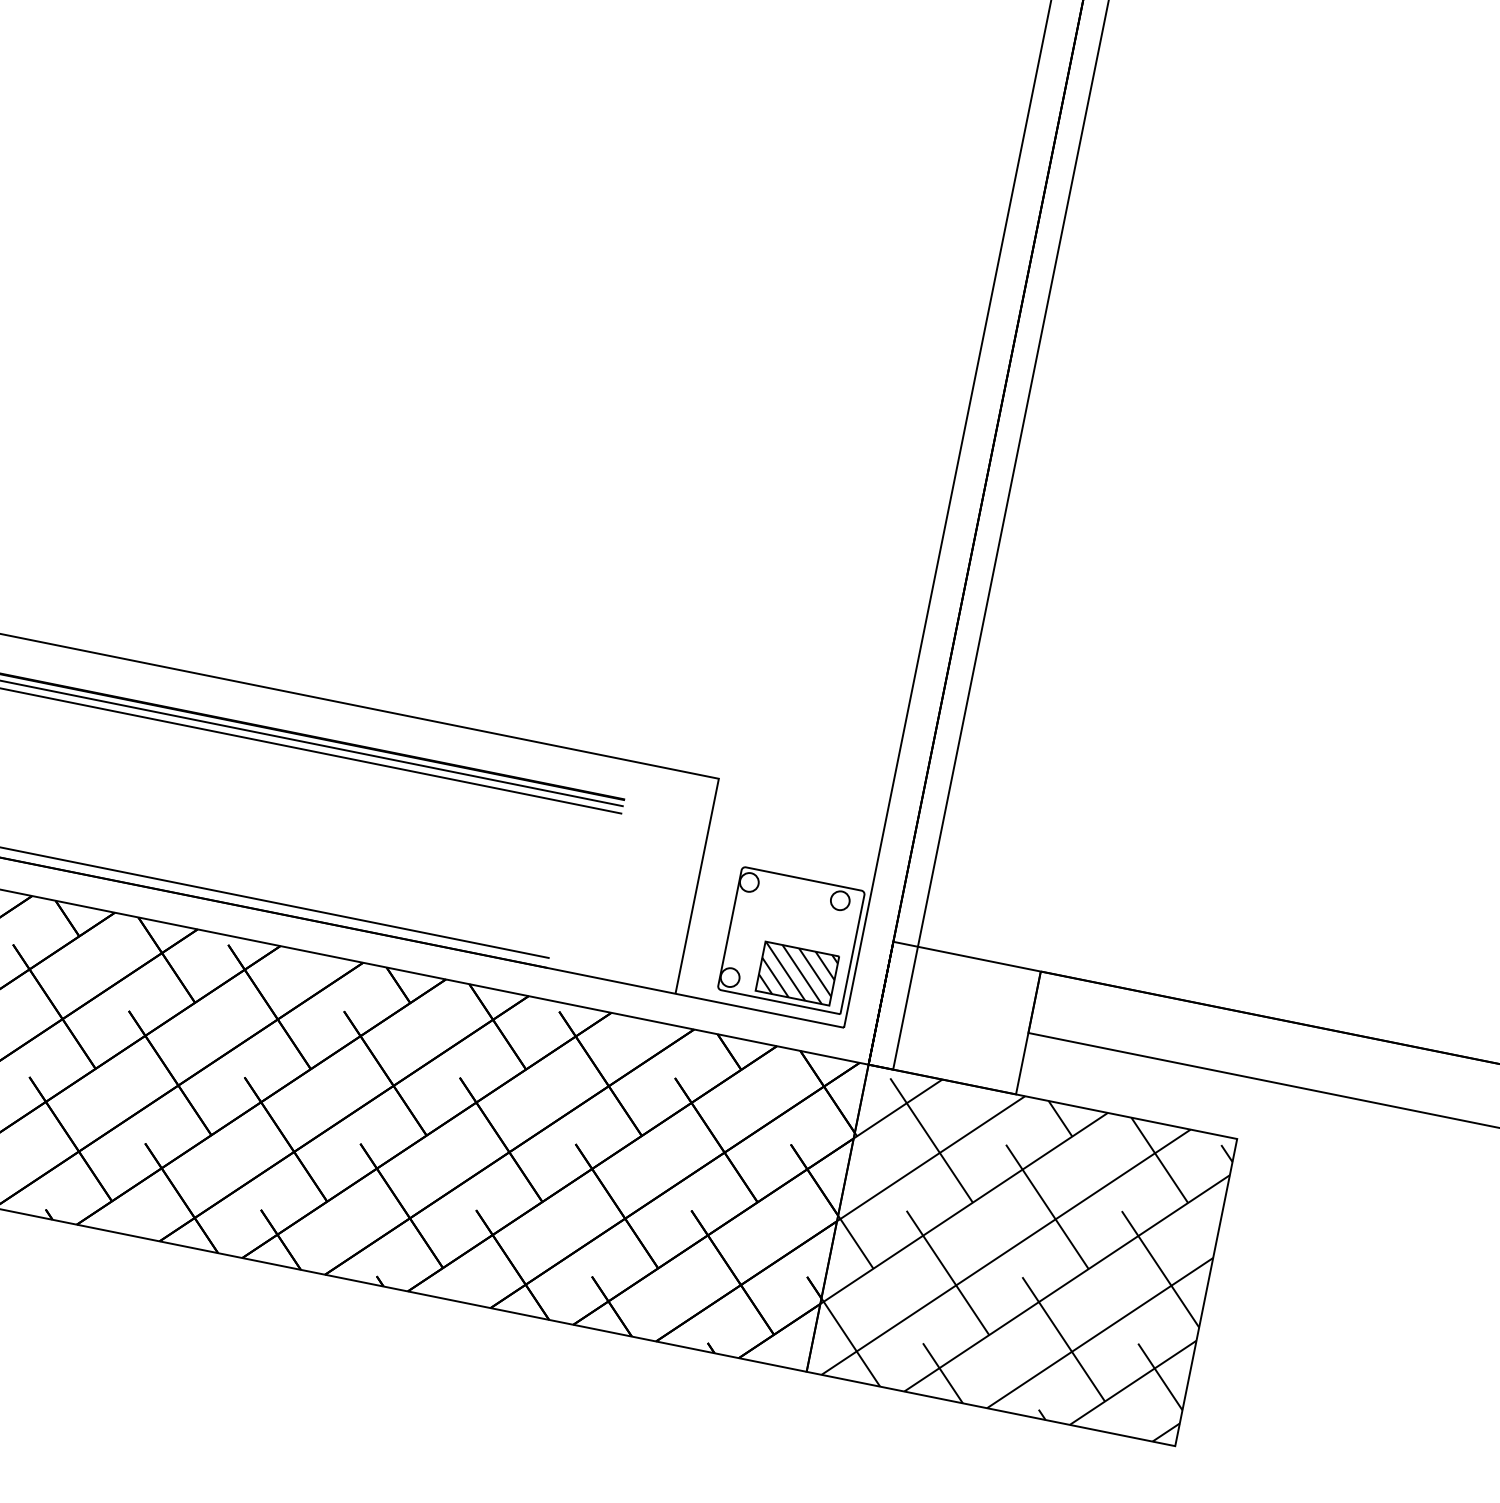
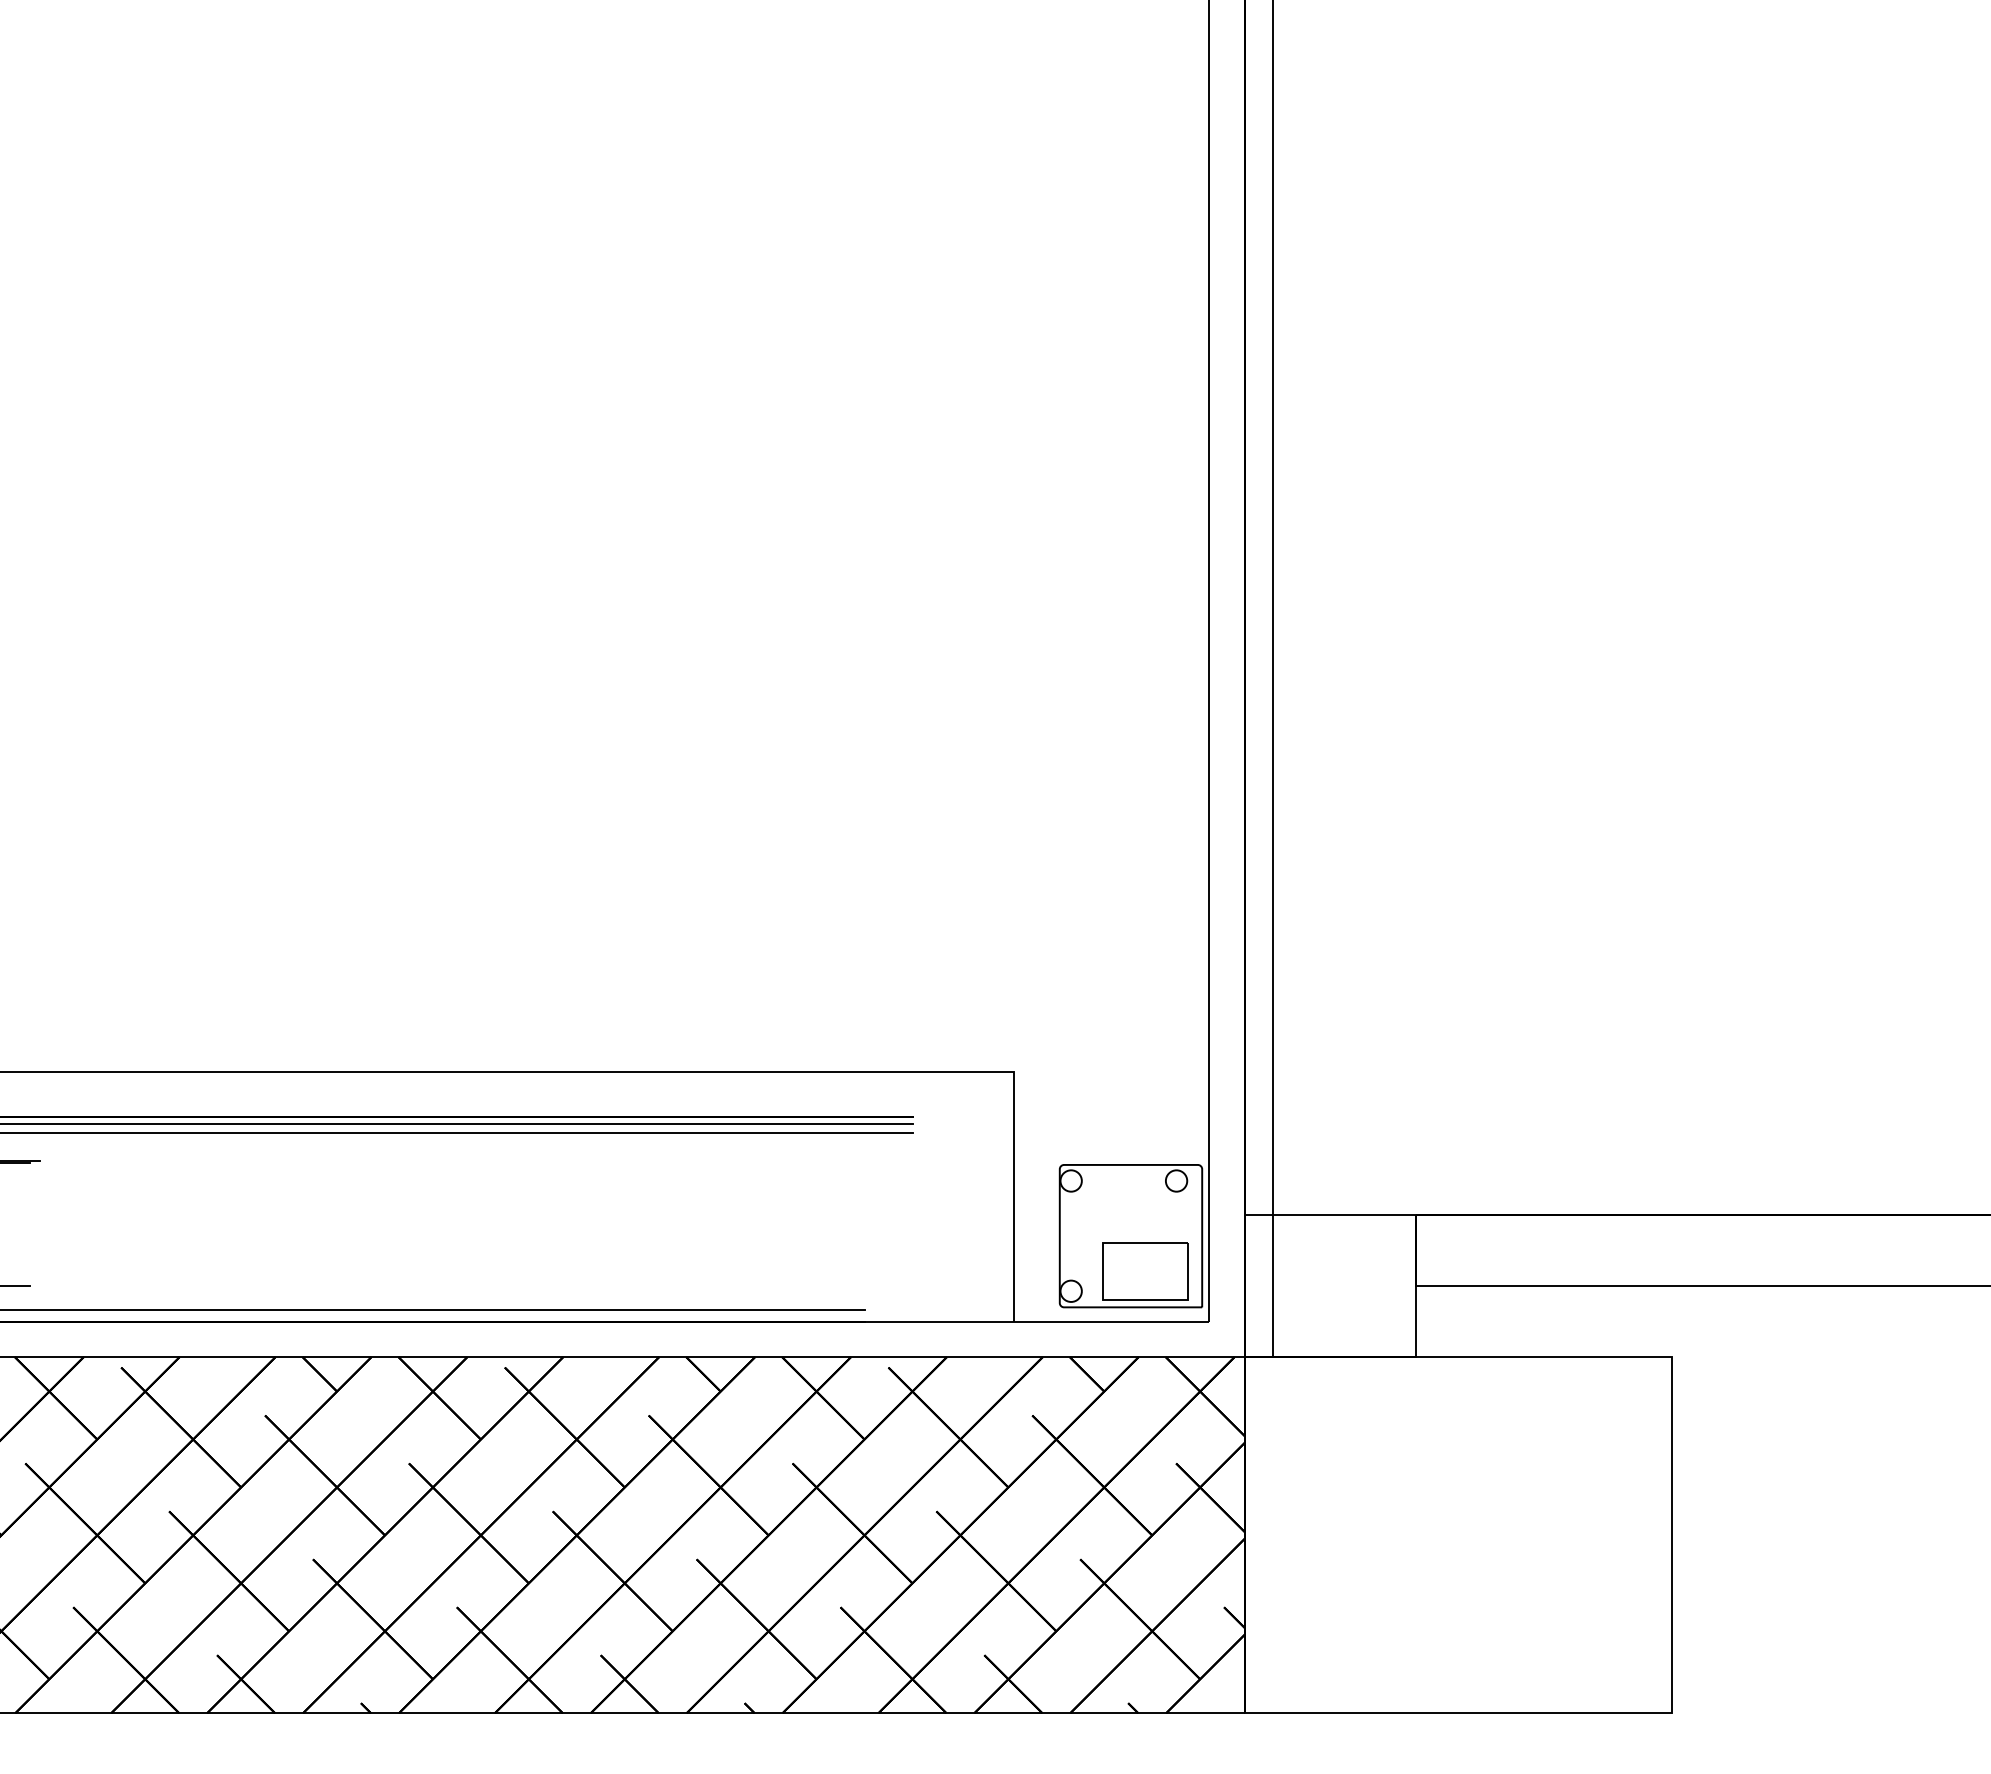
hatch: (796, 973) -> (1144, 1271), removed
hatch: (1021, 1255) -> (1458, 1535), removed

